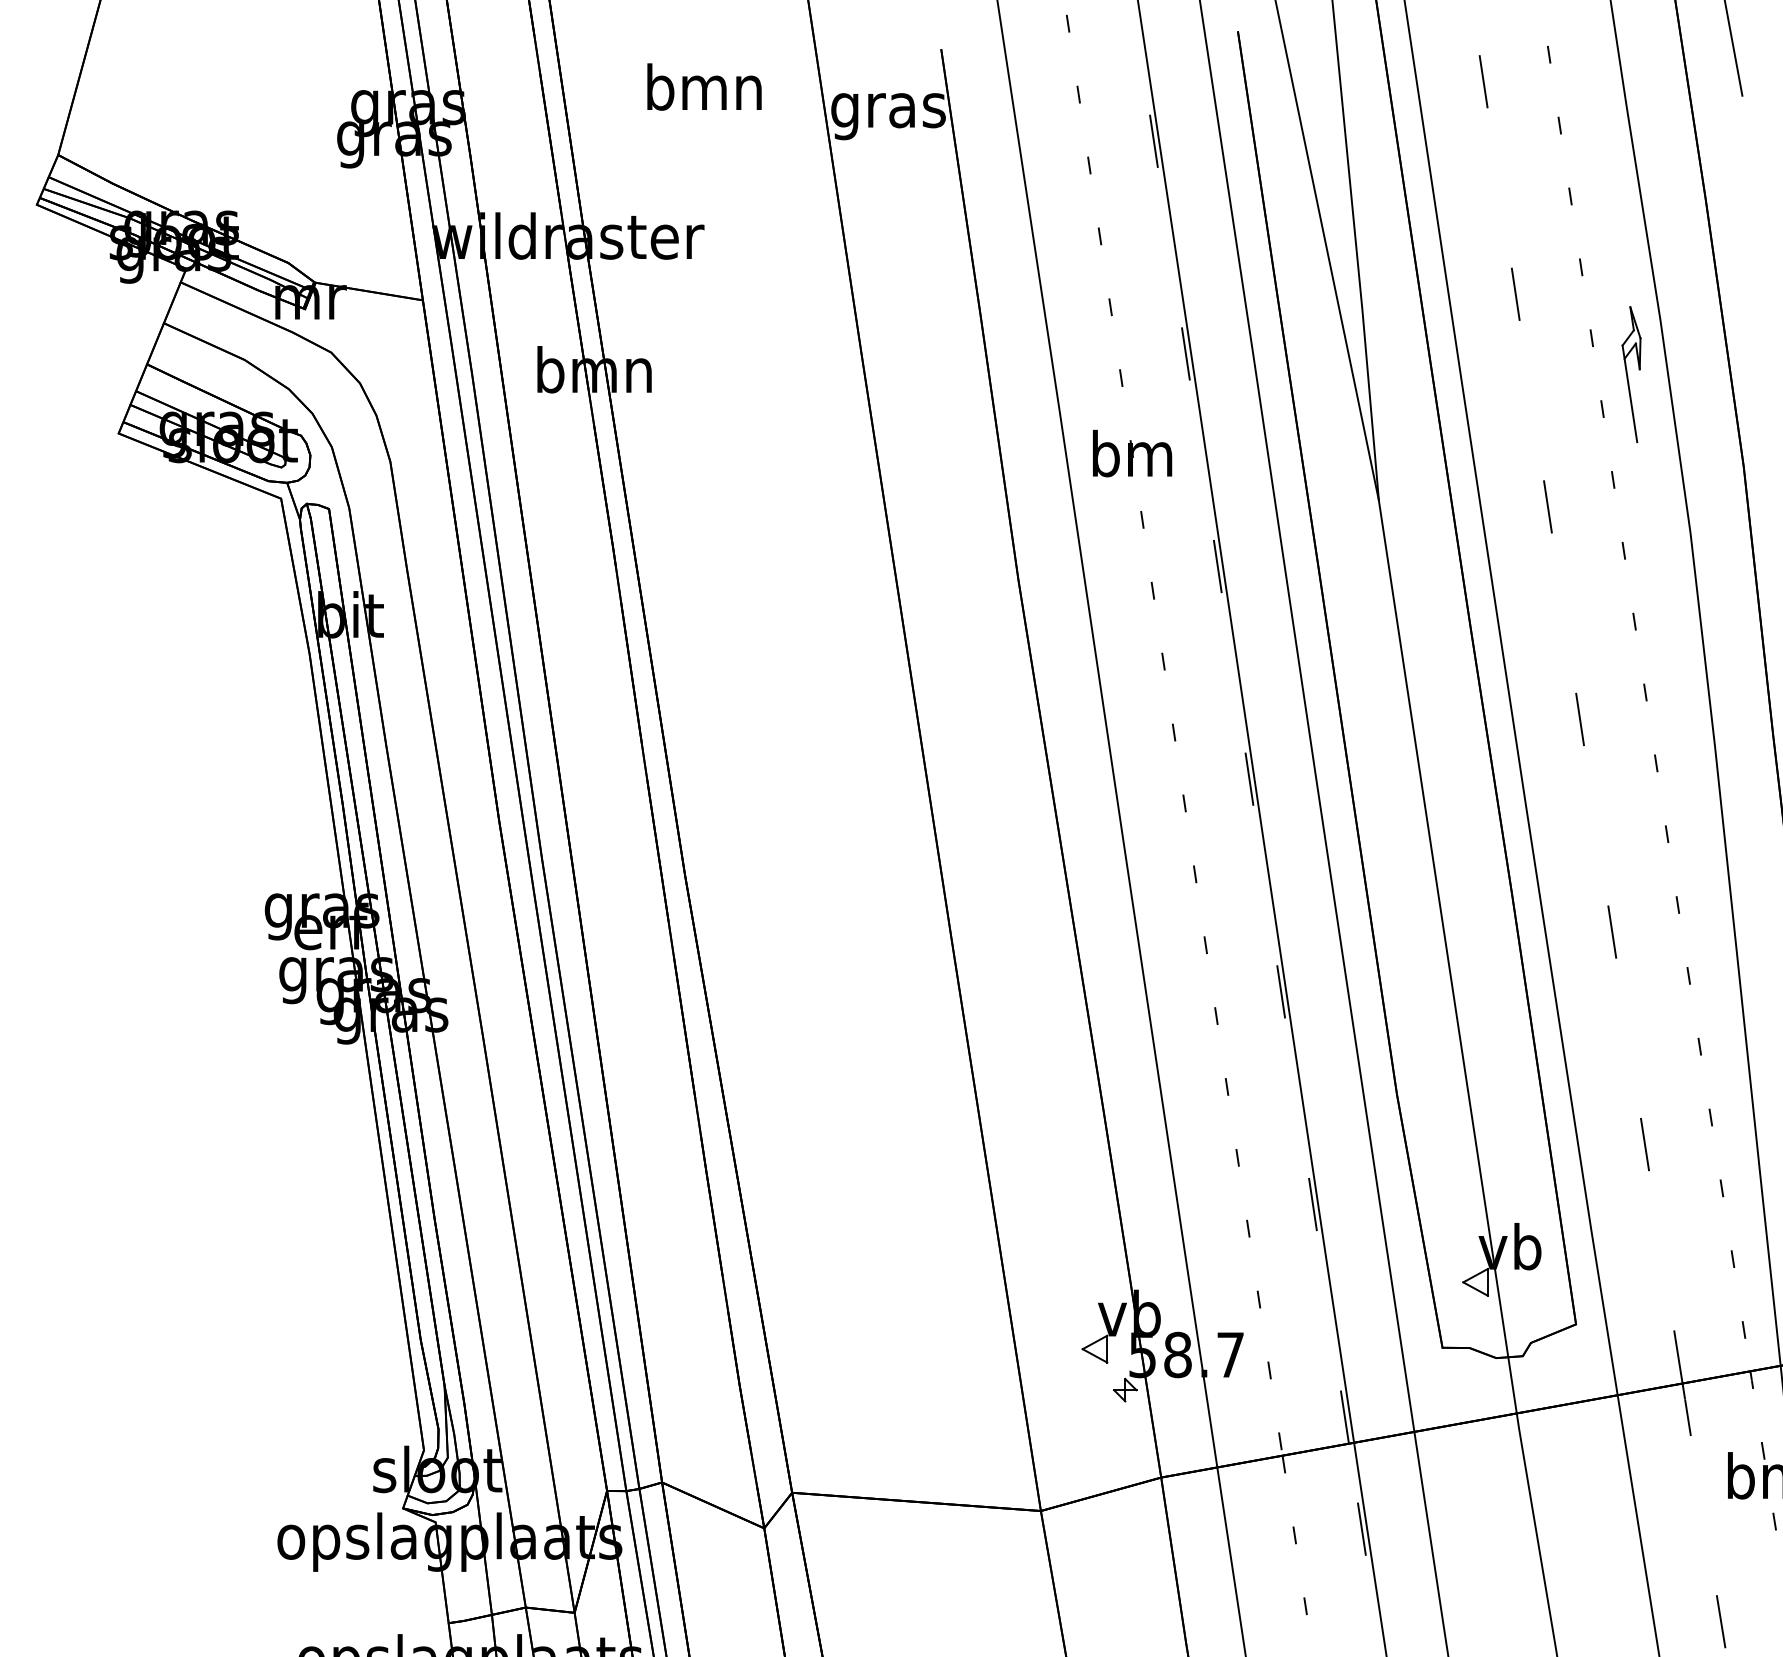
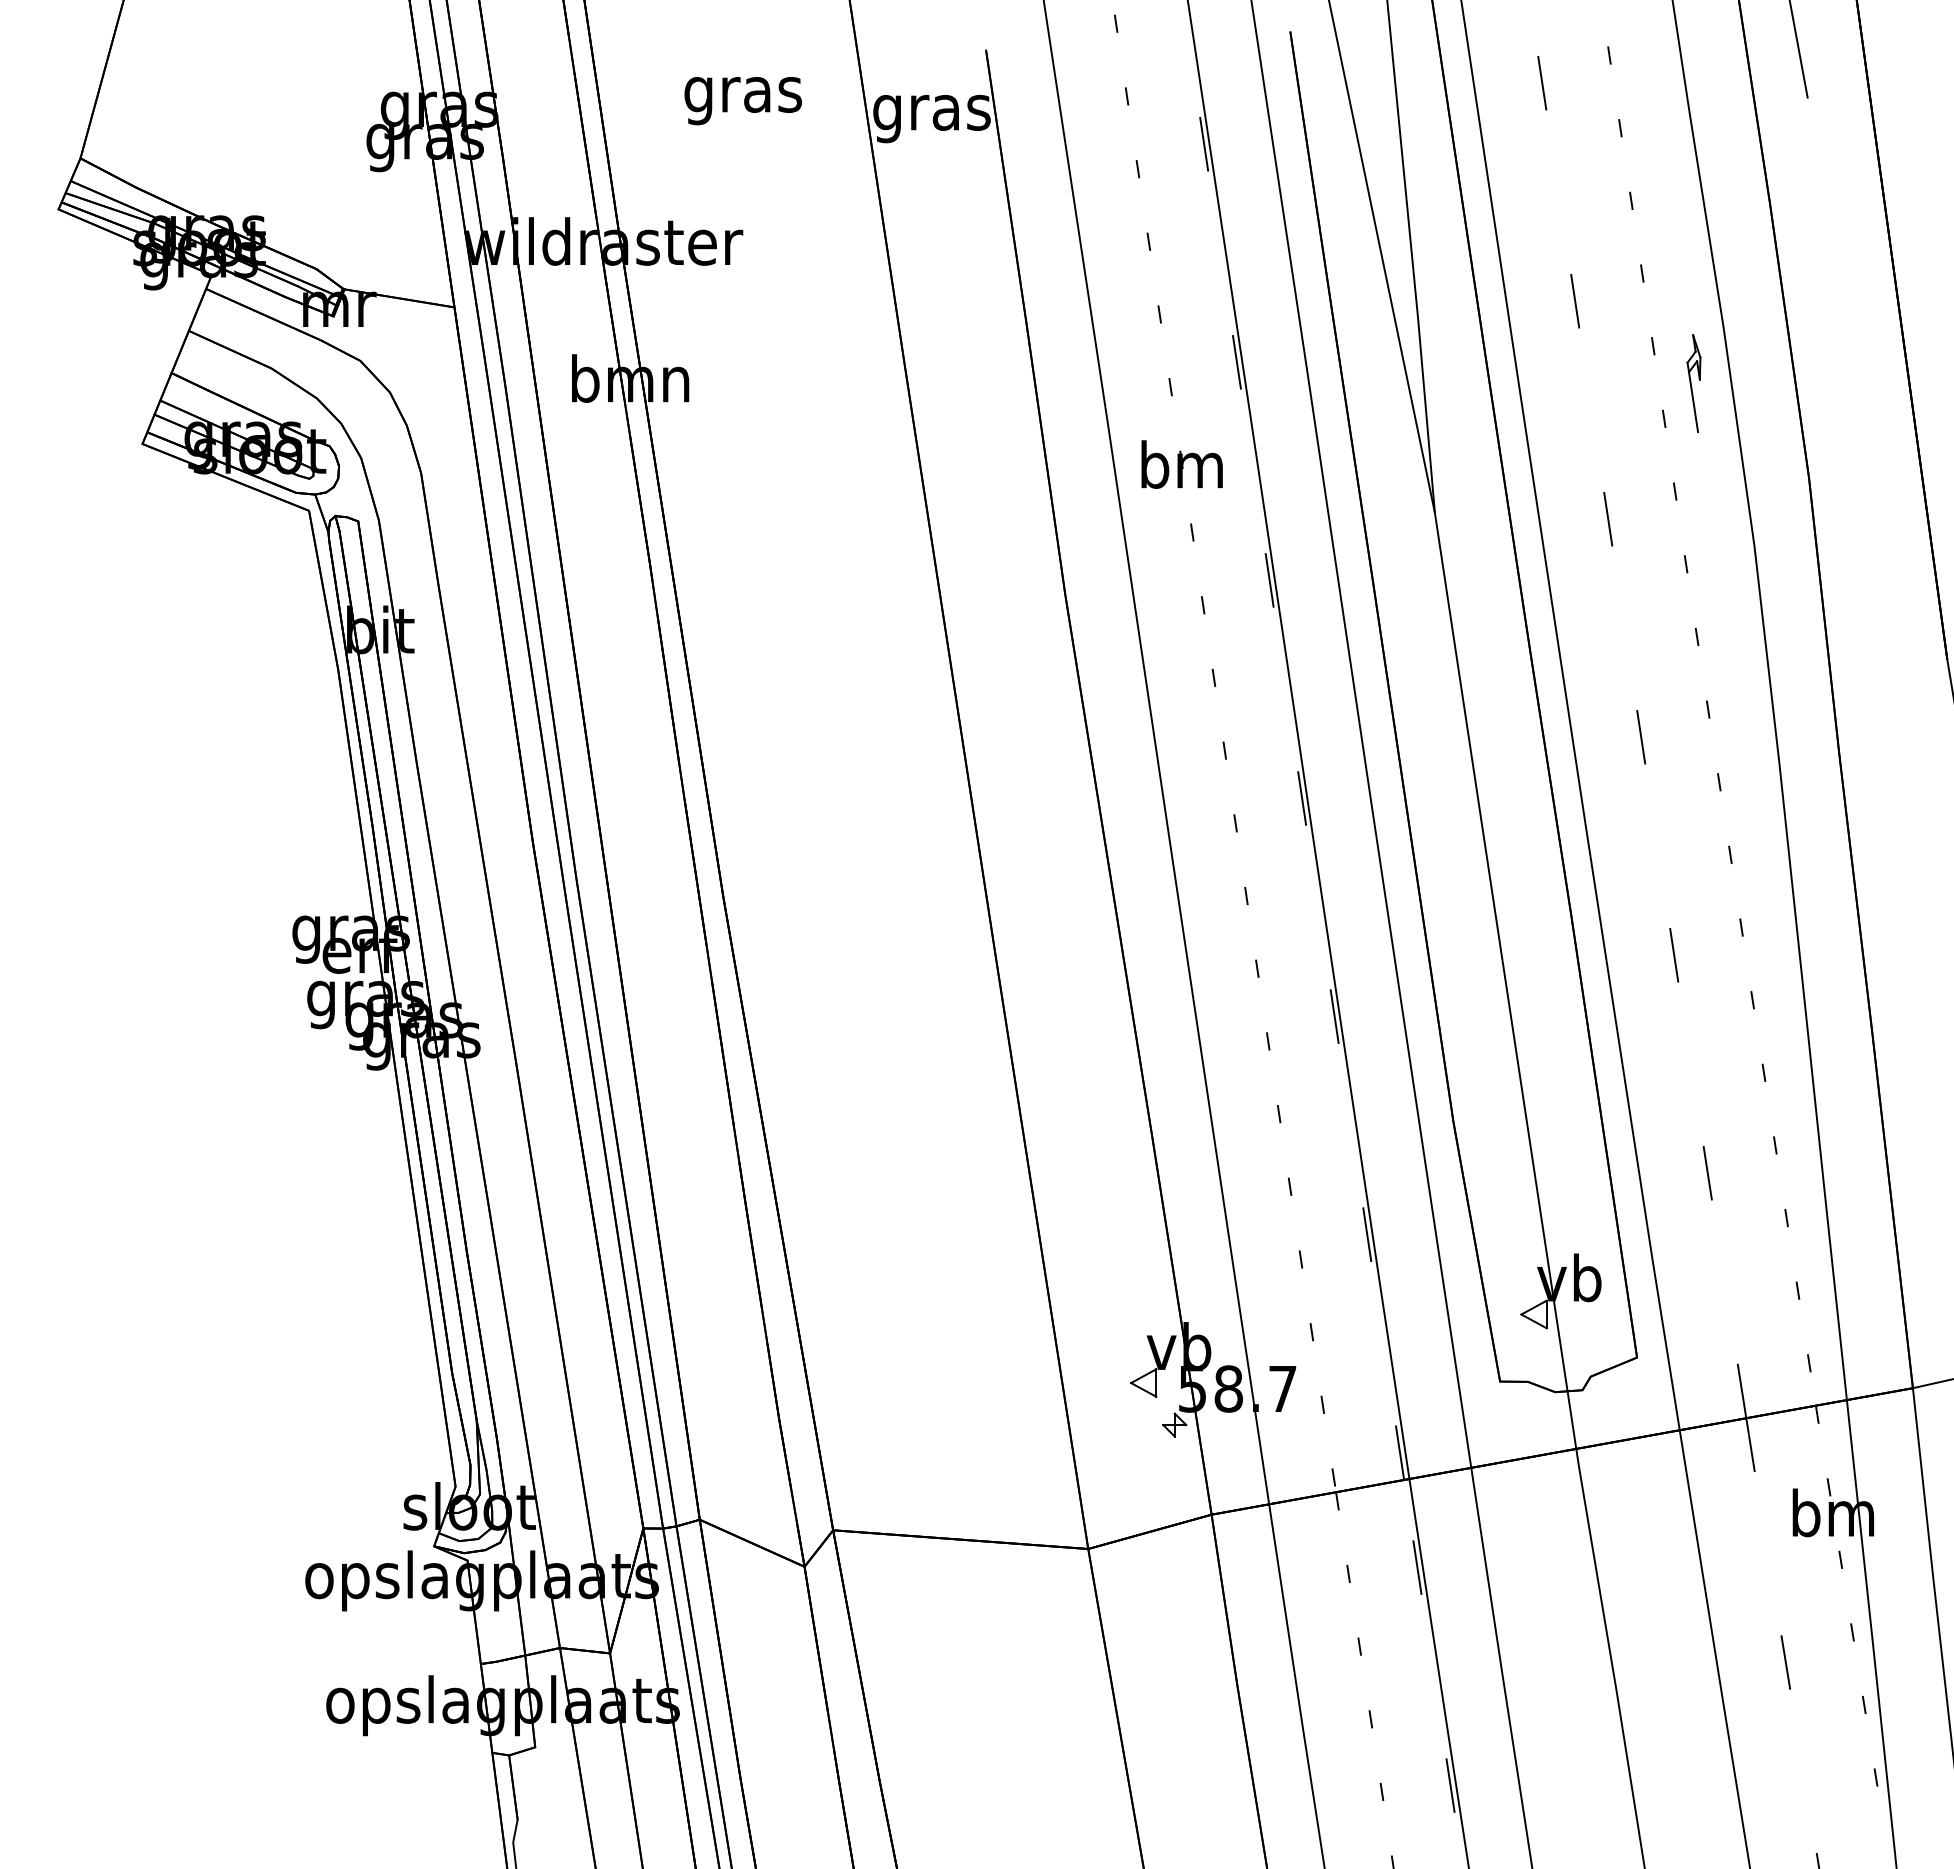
text: (704, 92) -> (743, 94), bmn -> gras
part: (1631, 374) -> (1693, 383), size x0.7

